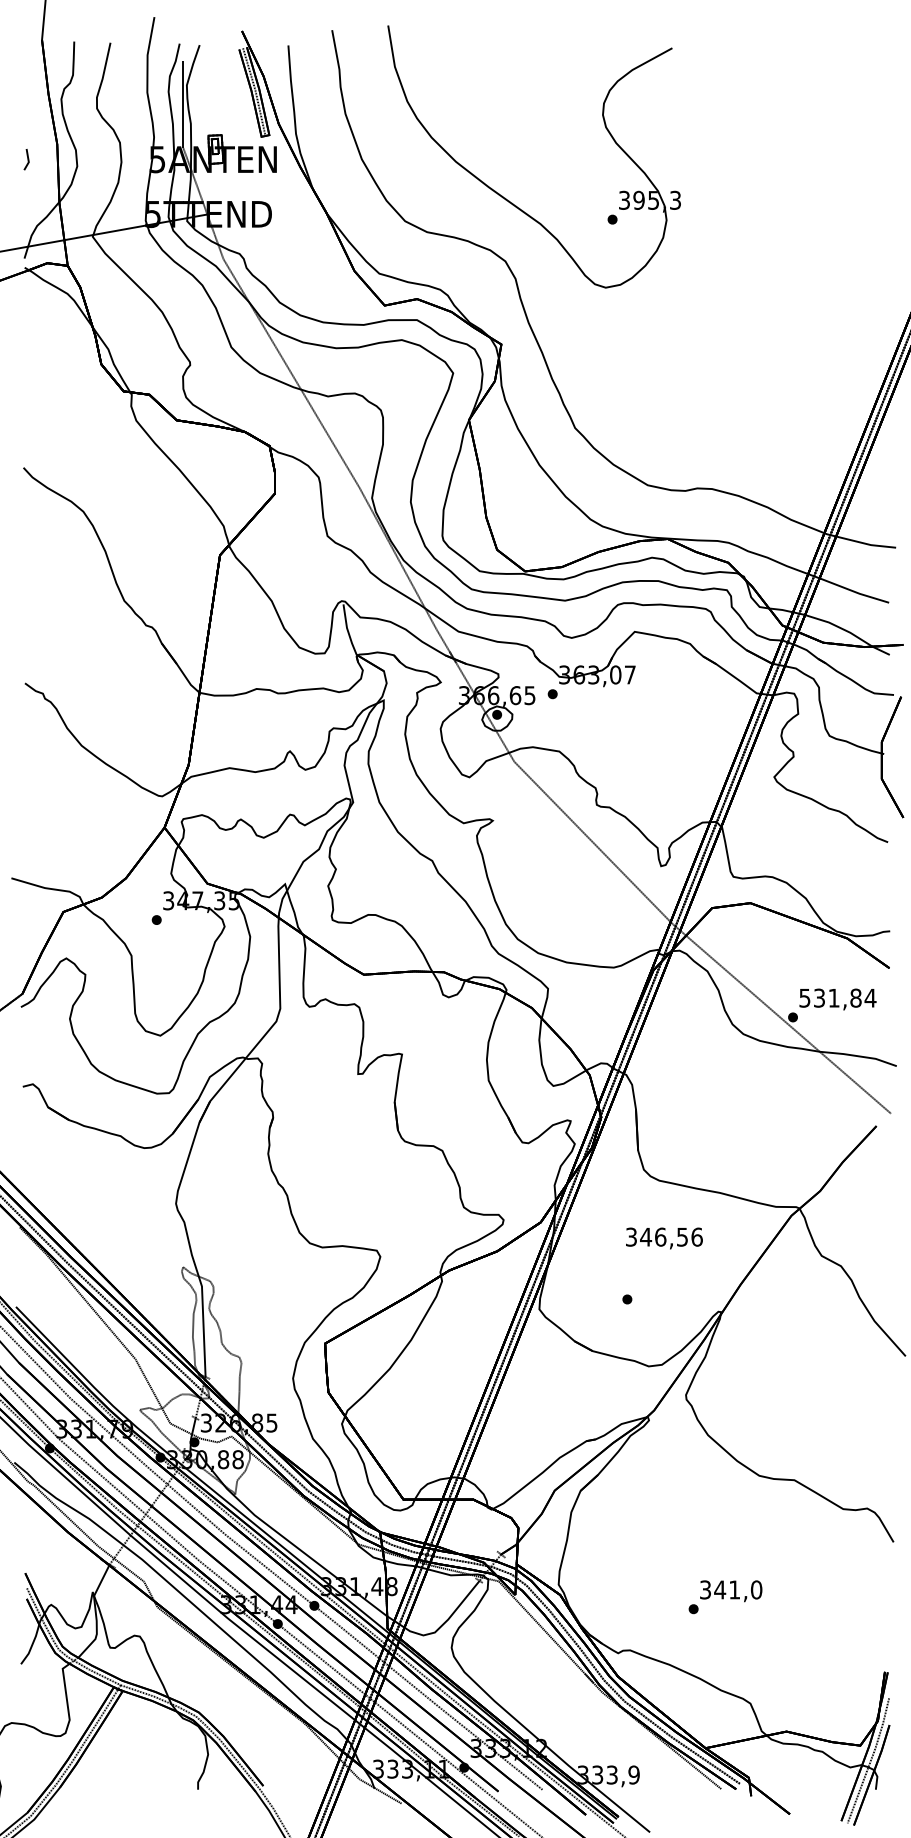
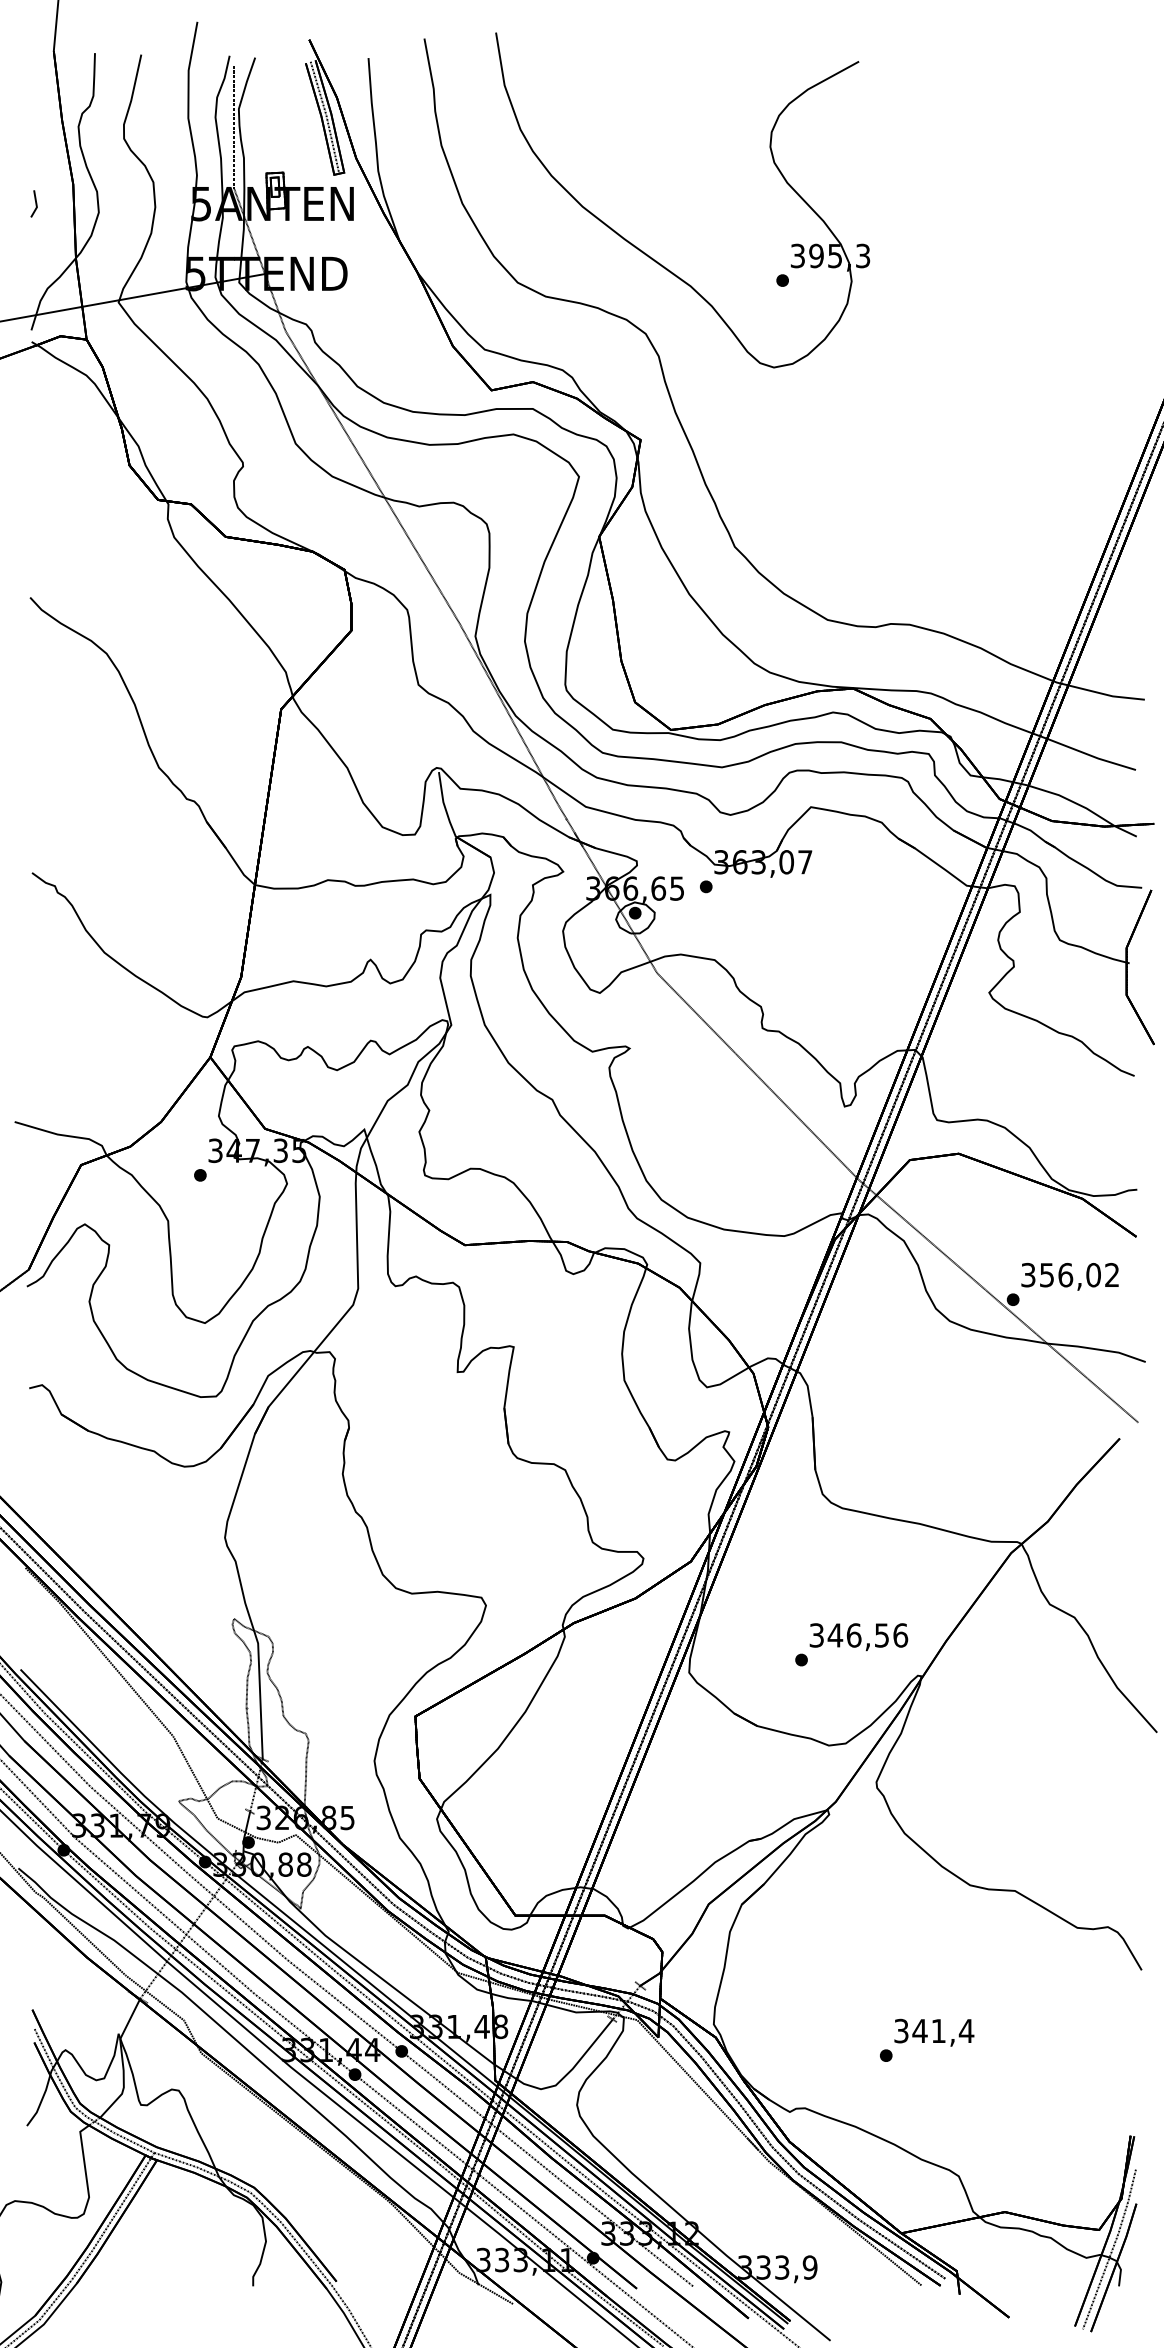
text: (837, 997) -> (1070, 1274), 531,84 -> 356,02
text: (664, 1238) -> (858, 1637), moved
text: (756, 1589) -> (966, 2030), 341,0 -> 341,4

